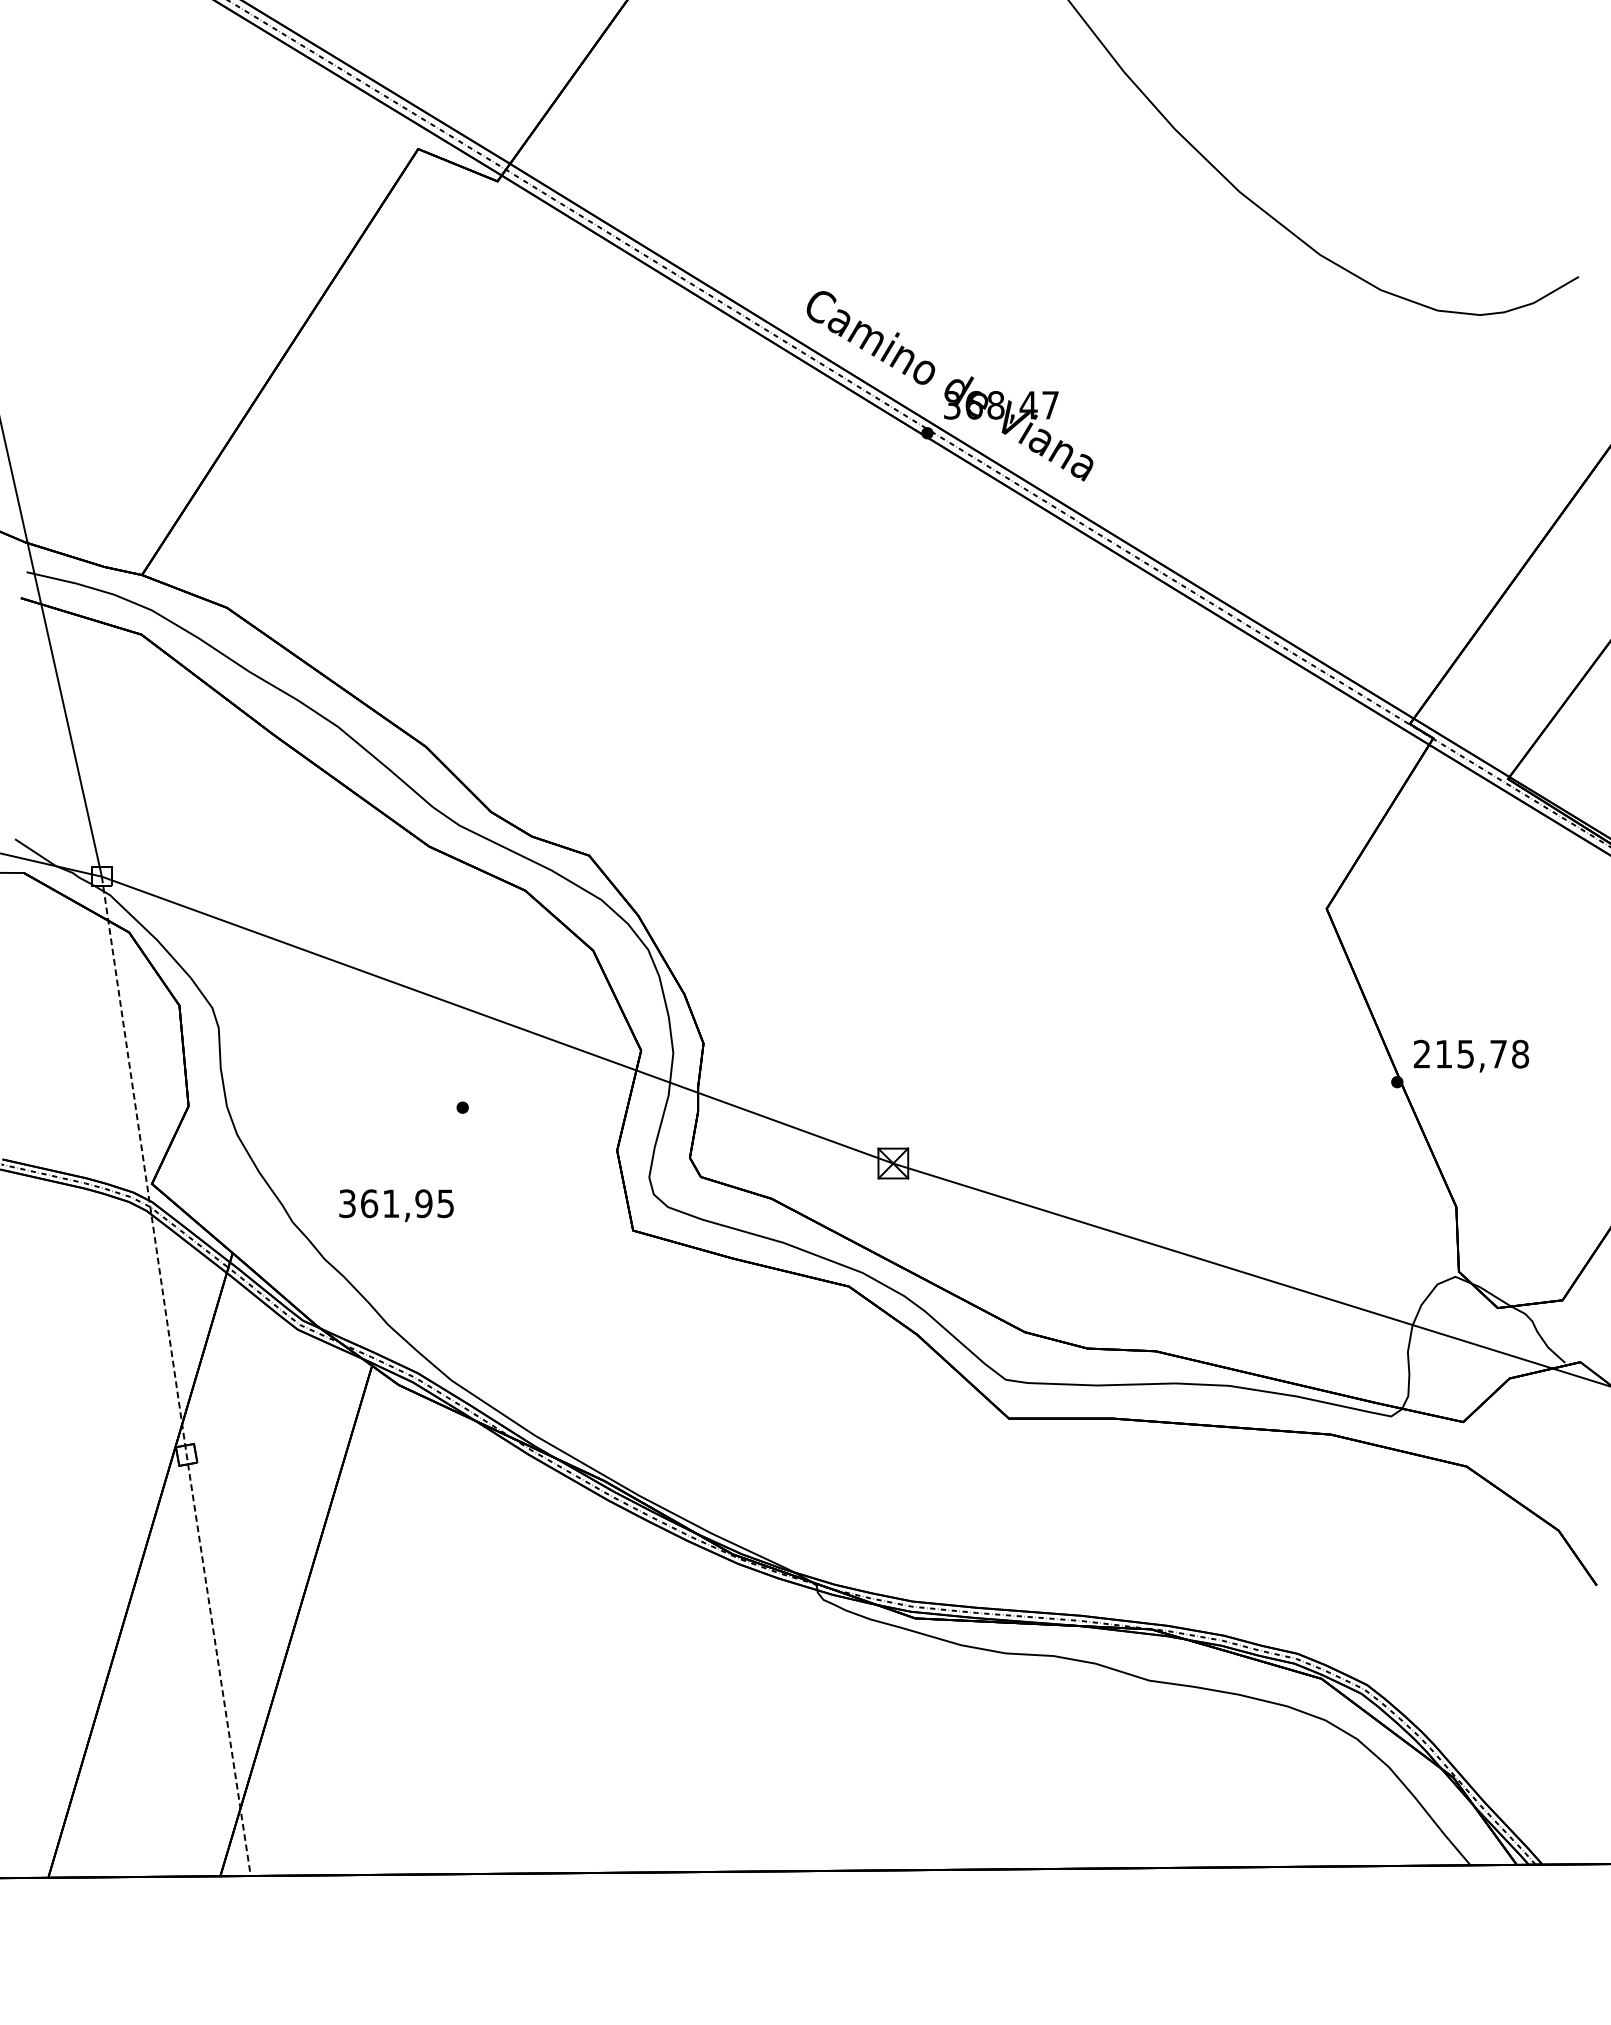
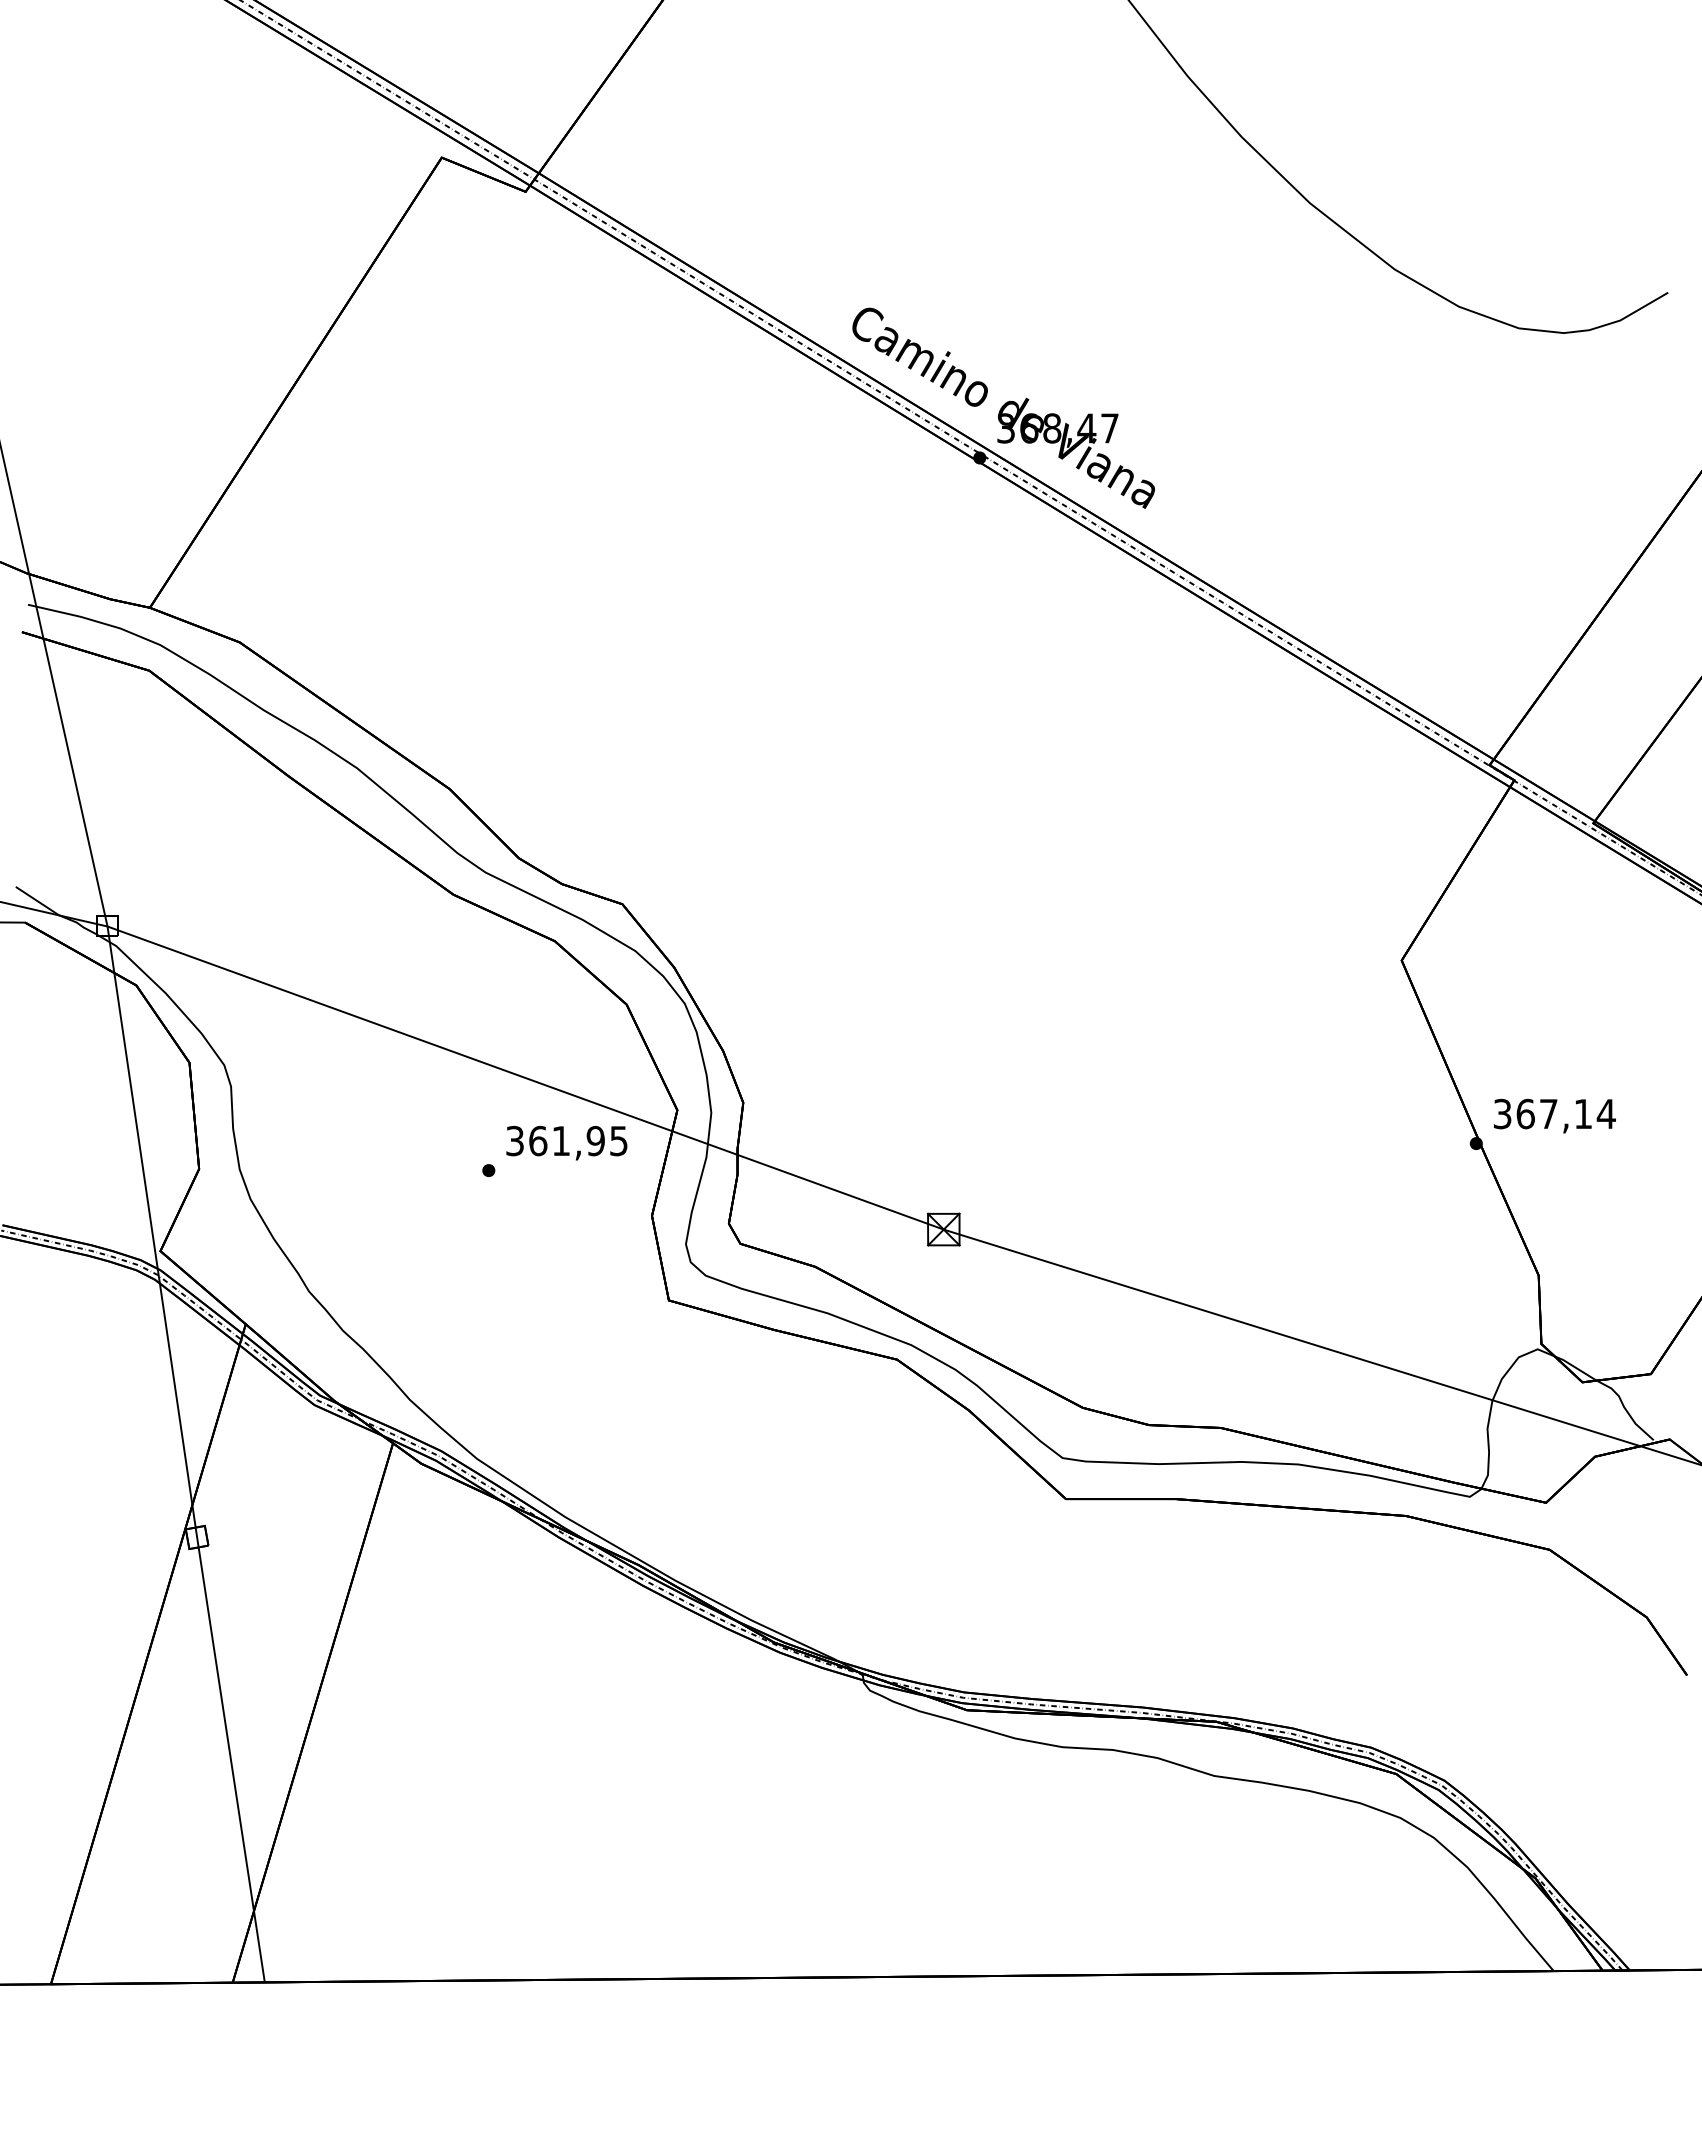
text: (1471, 1053) -> (1554, 1113), 215,78 -> 367,14
text: (396, 1205) -> (566, 1142), moved
line: (175, 1377) -> (185, 1455), dashed -> solid

